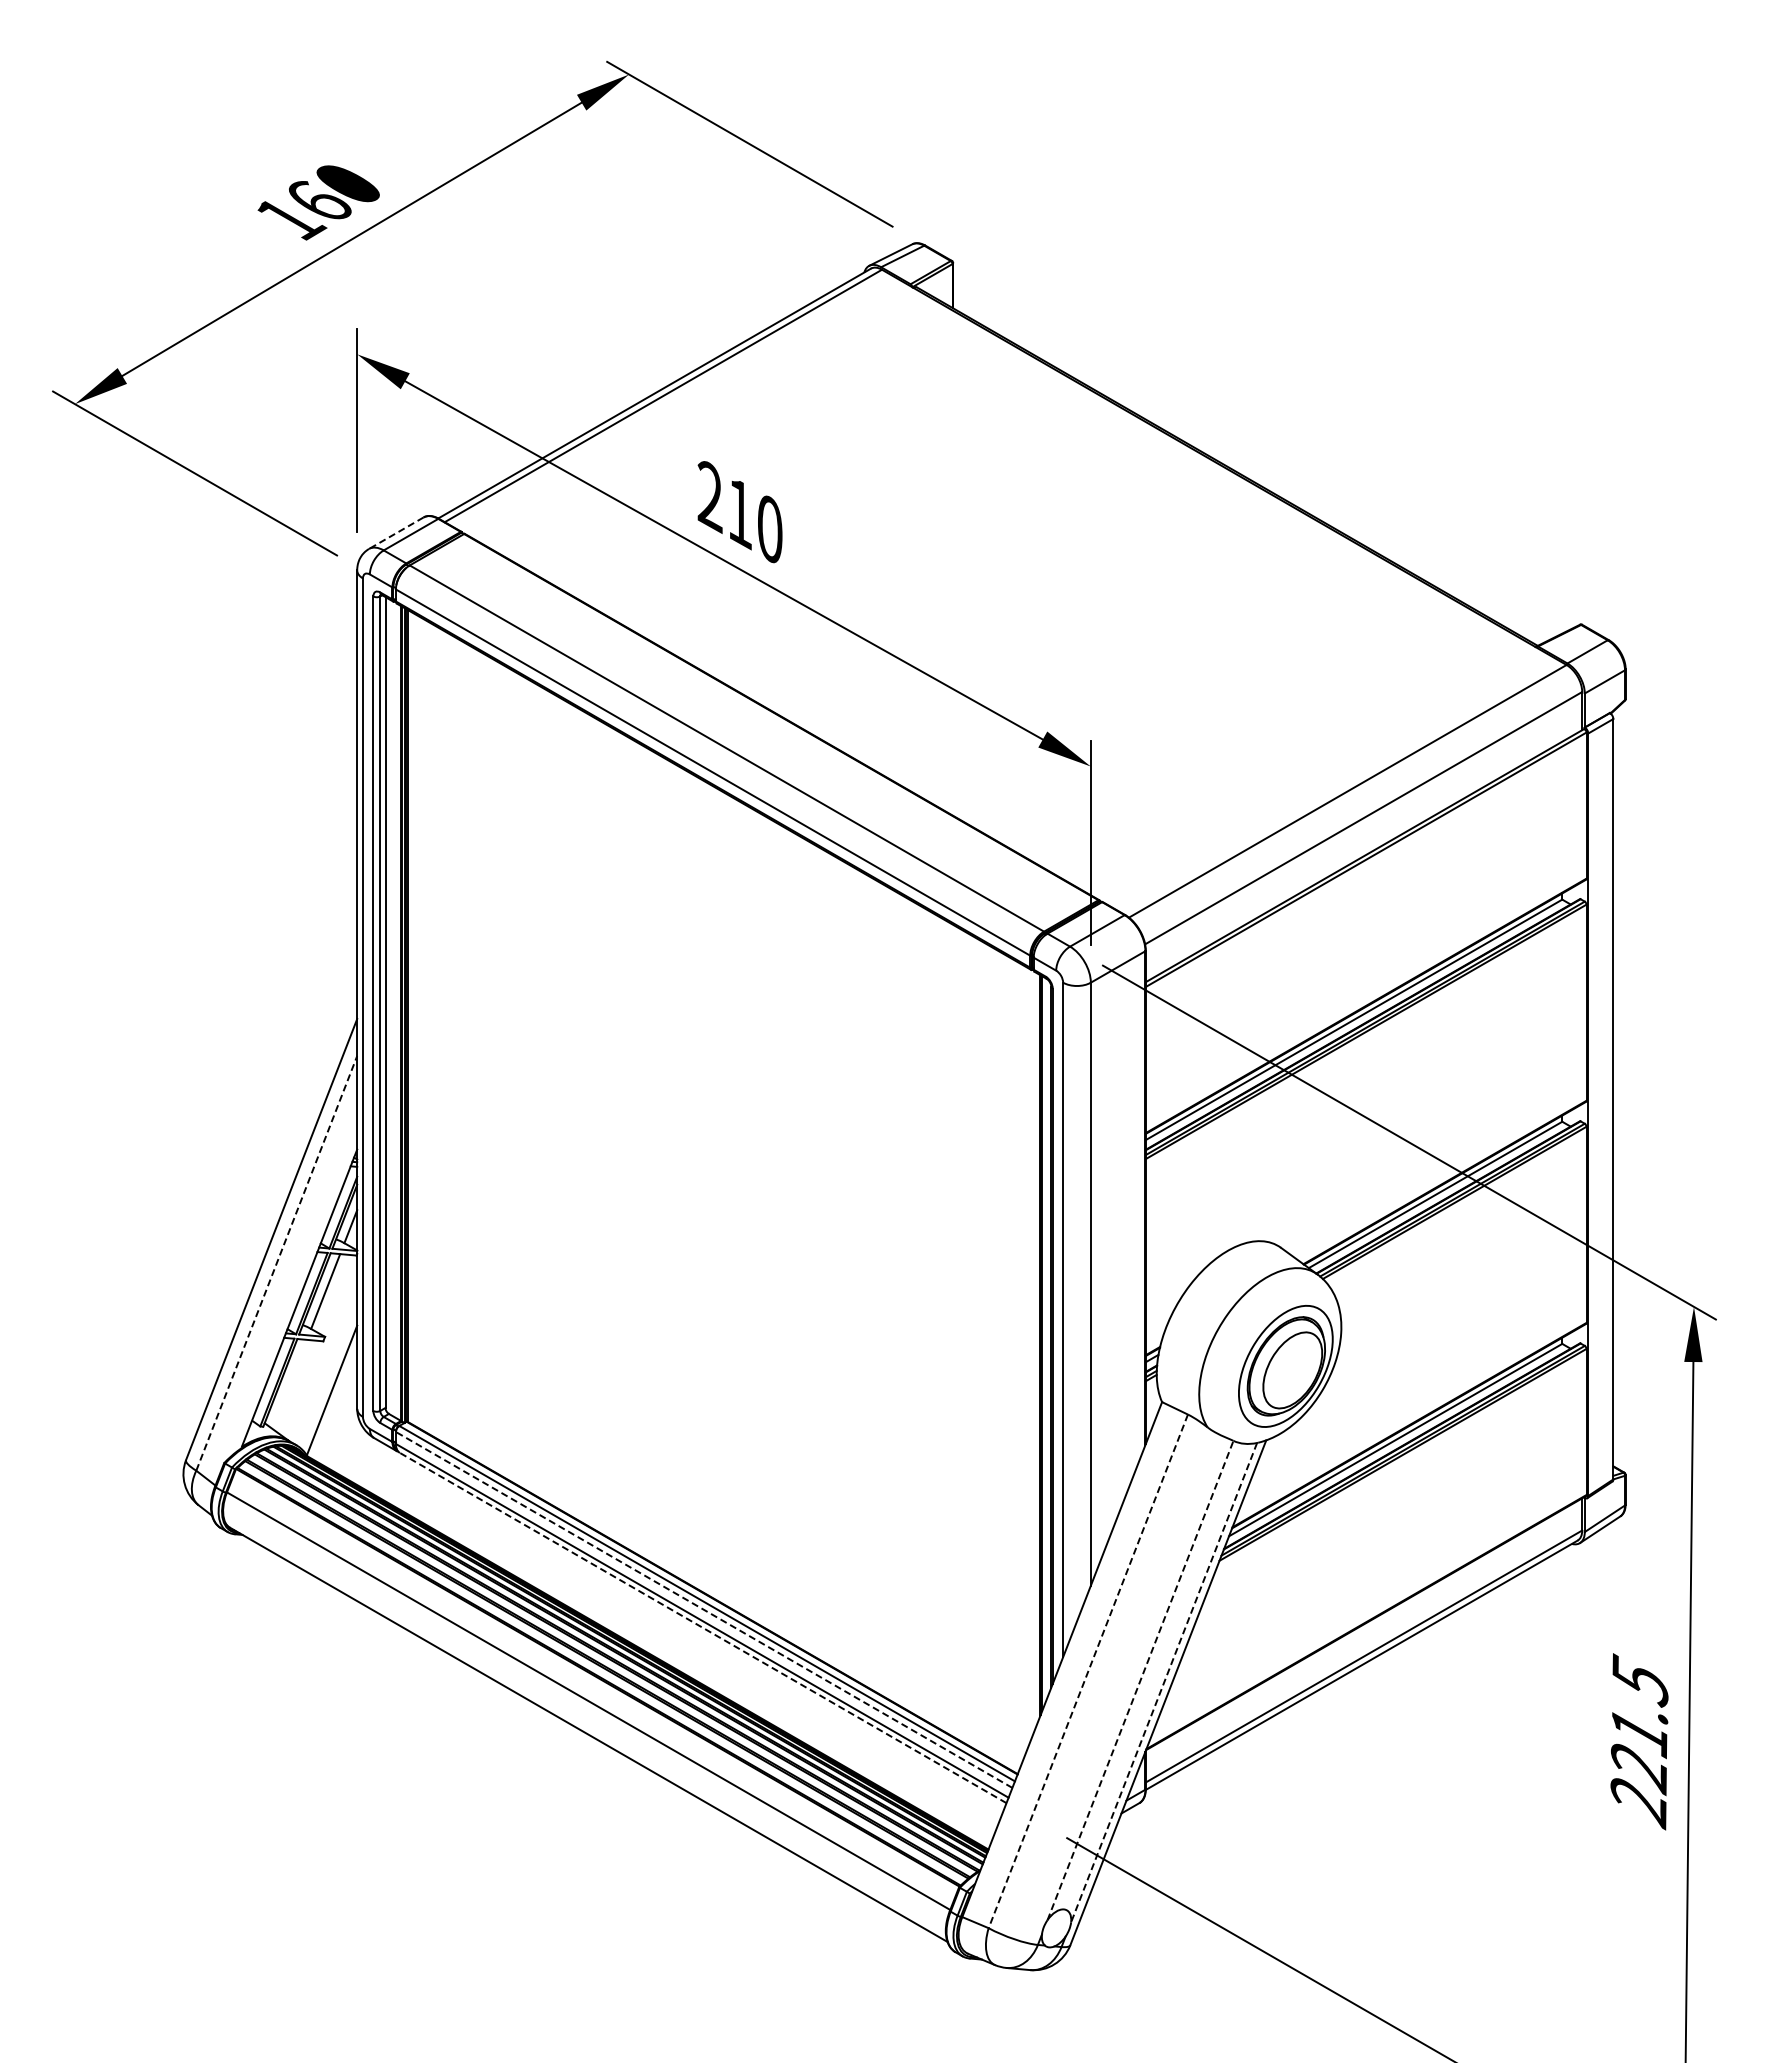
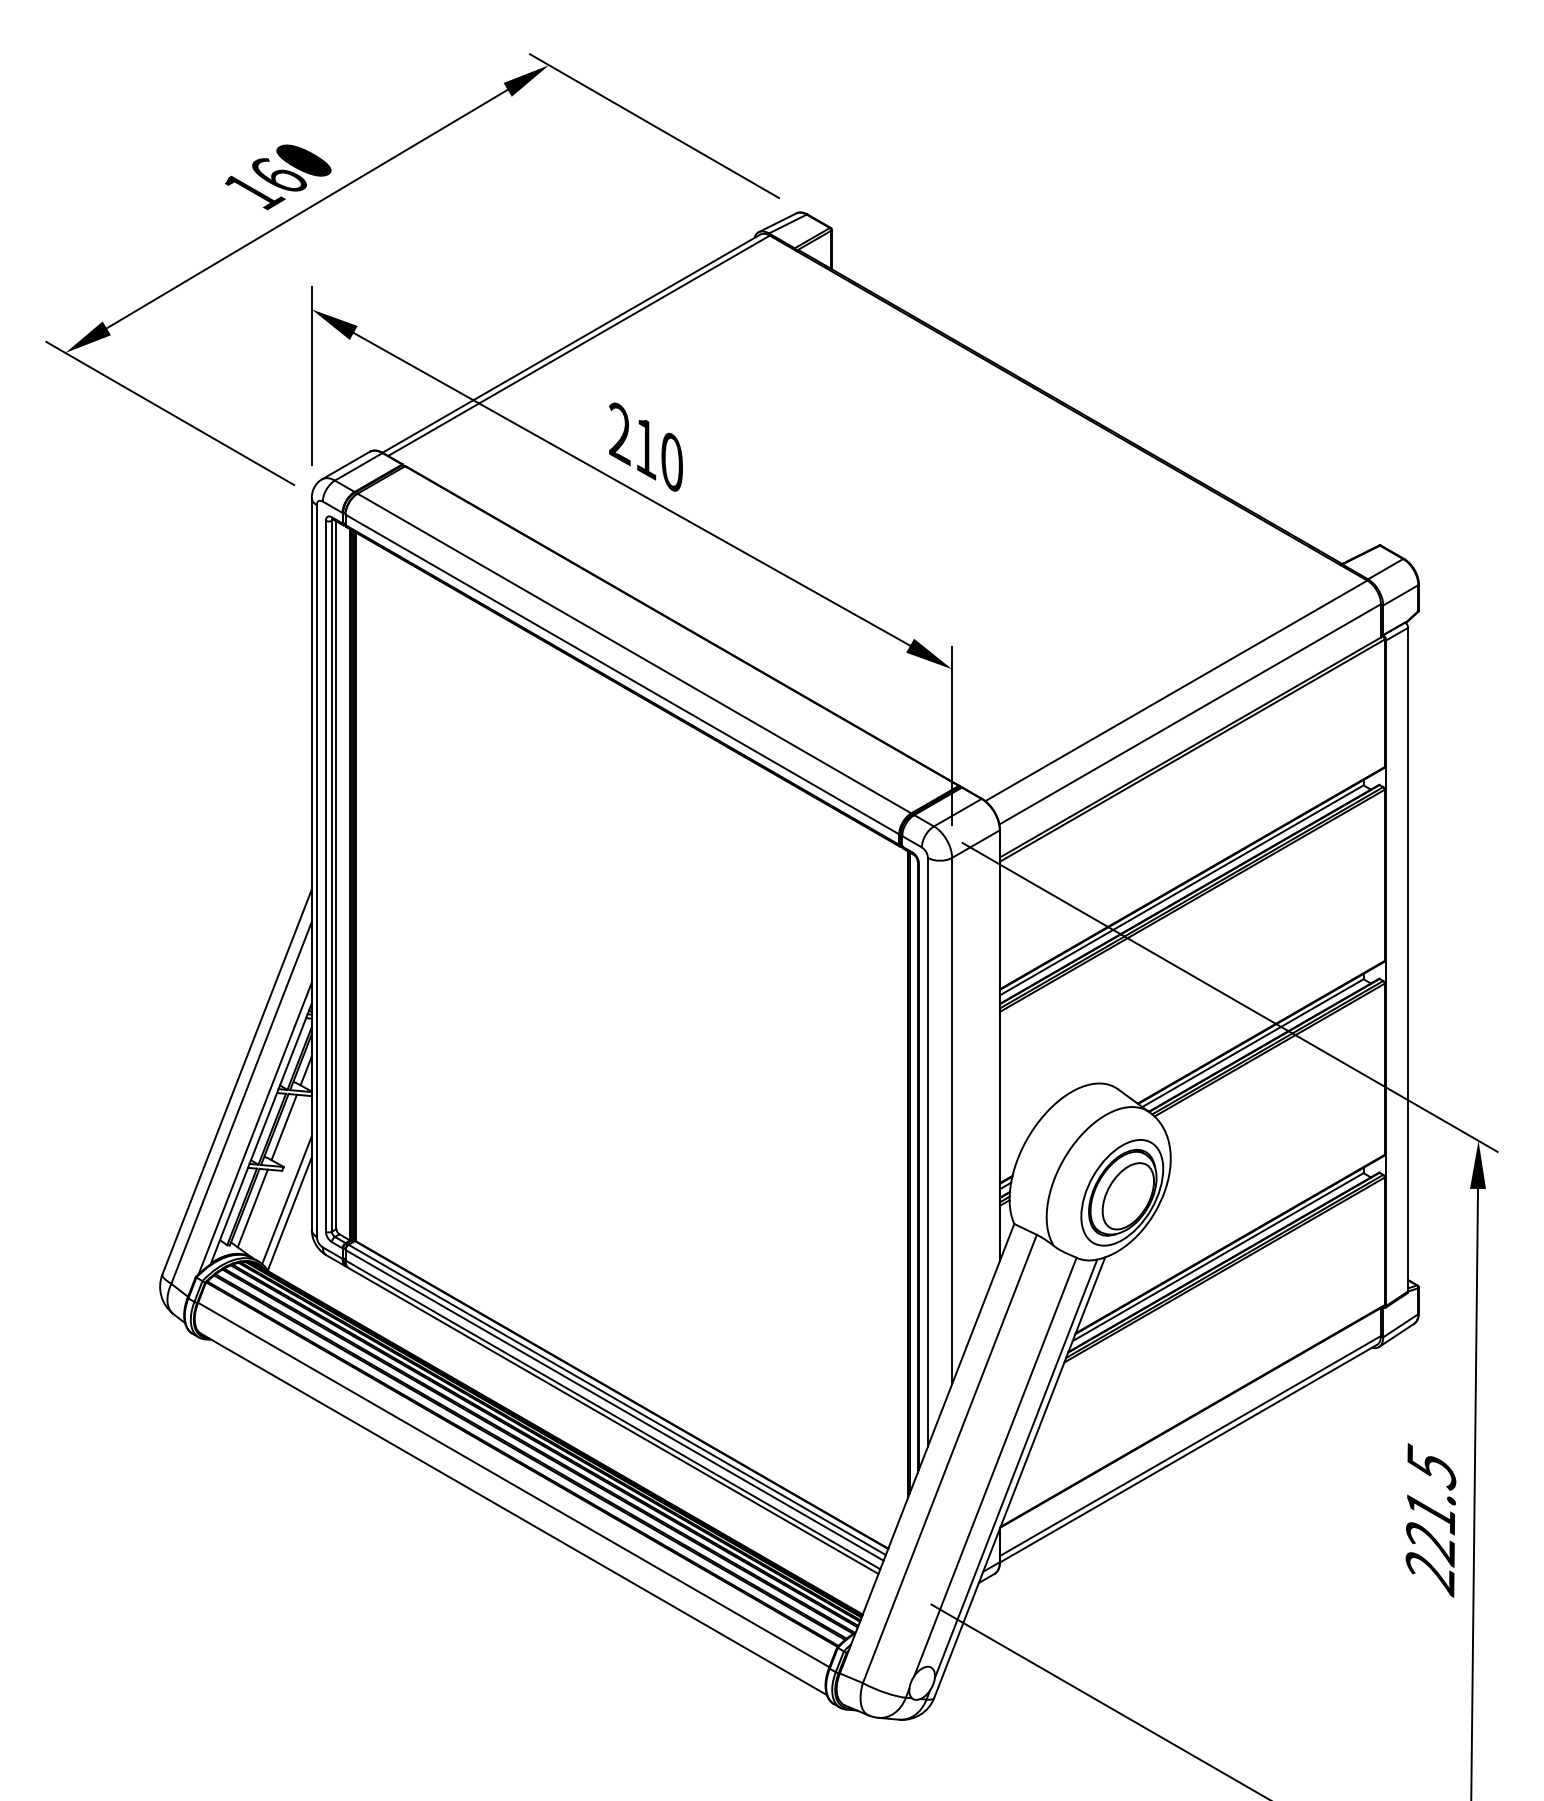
line: (396, 533) -> (346, 465), dashed -> solid
line: (276, 1262) -> (241, 1102), dashed -> solid
line: (292, 1292) -> (255, 1128), added
line: (328, 1374) -> (286, 1199), added
line: (289, 1383) -> (252, 1207), added
line: (704, 1609) -> (614, 1404), dashed -> solid
line: (702, 1627) -> (613, 1420), dashed -> solid
line: (1088, 1671) -> (950, 1459), dashed -> solid
line: (1140, 1680) -> (995, 1466), dashed -> solid
line: (1163, 1683) -> (1015, 1469), dashed -> solid

